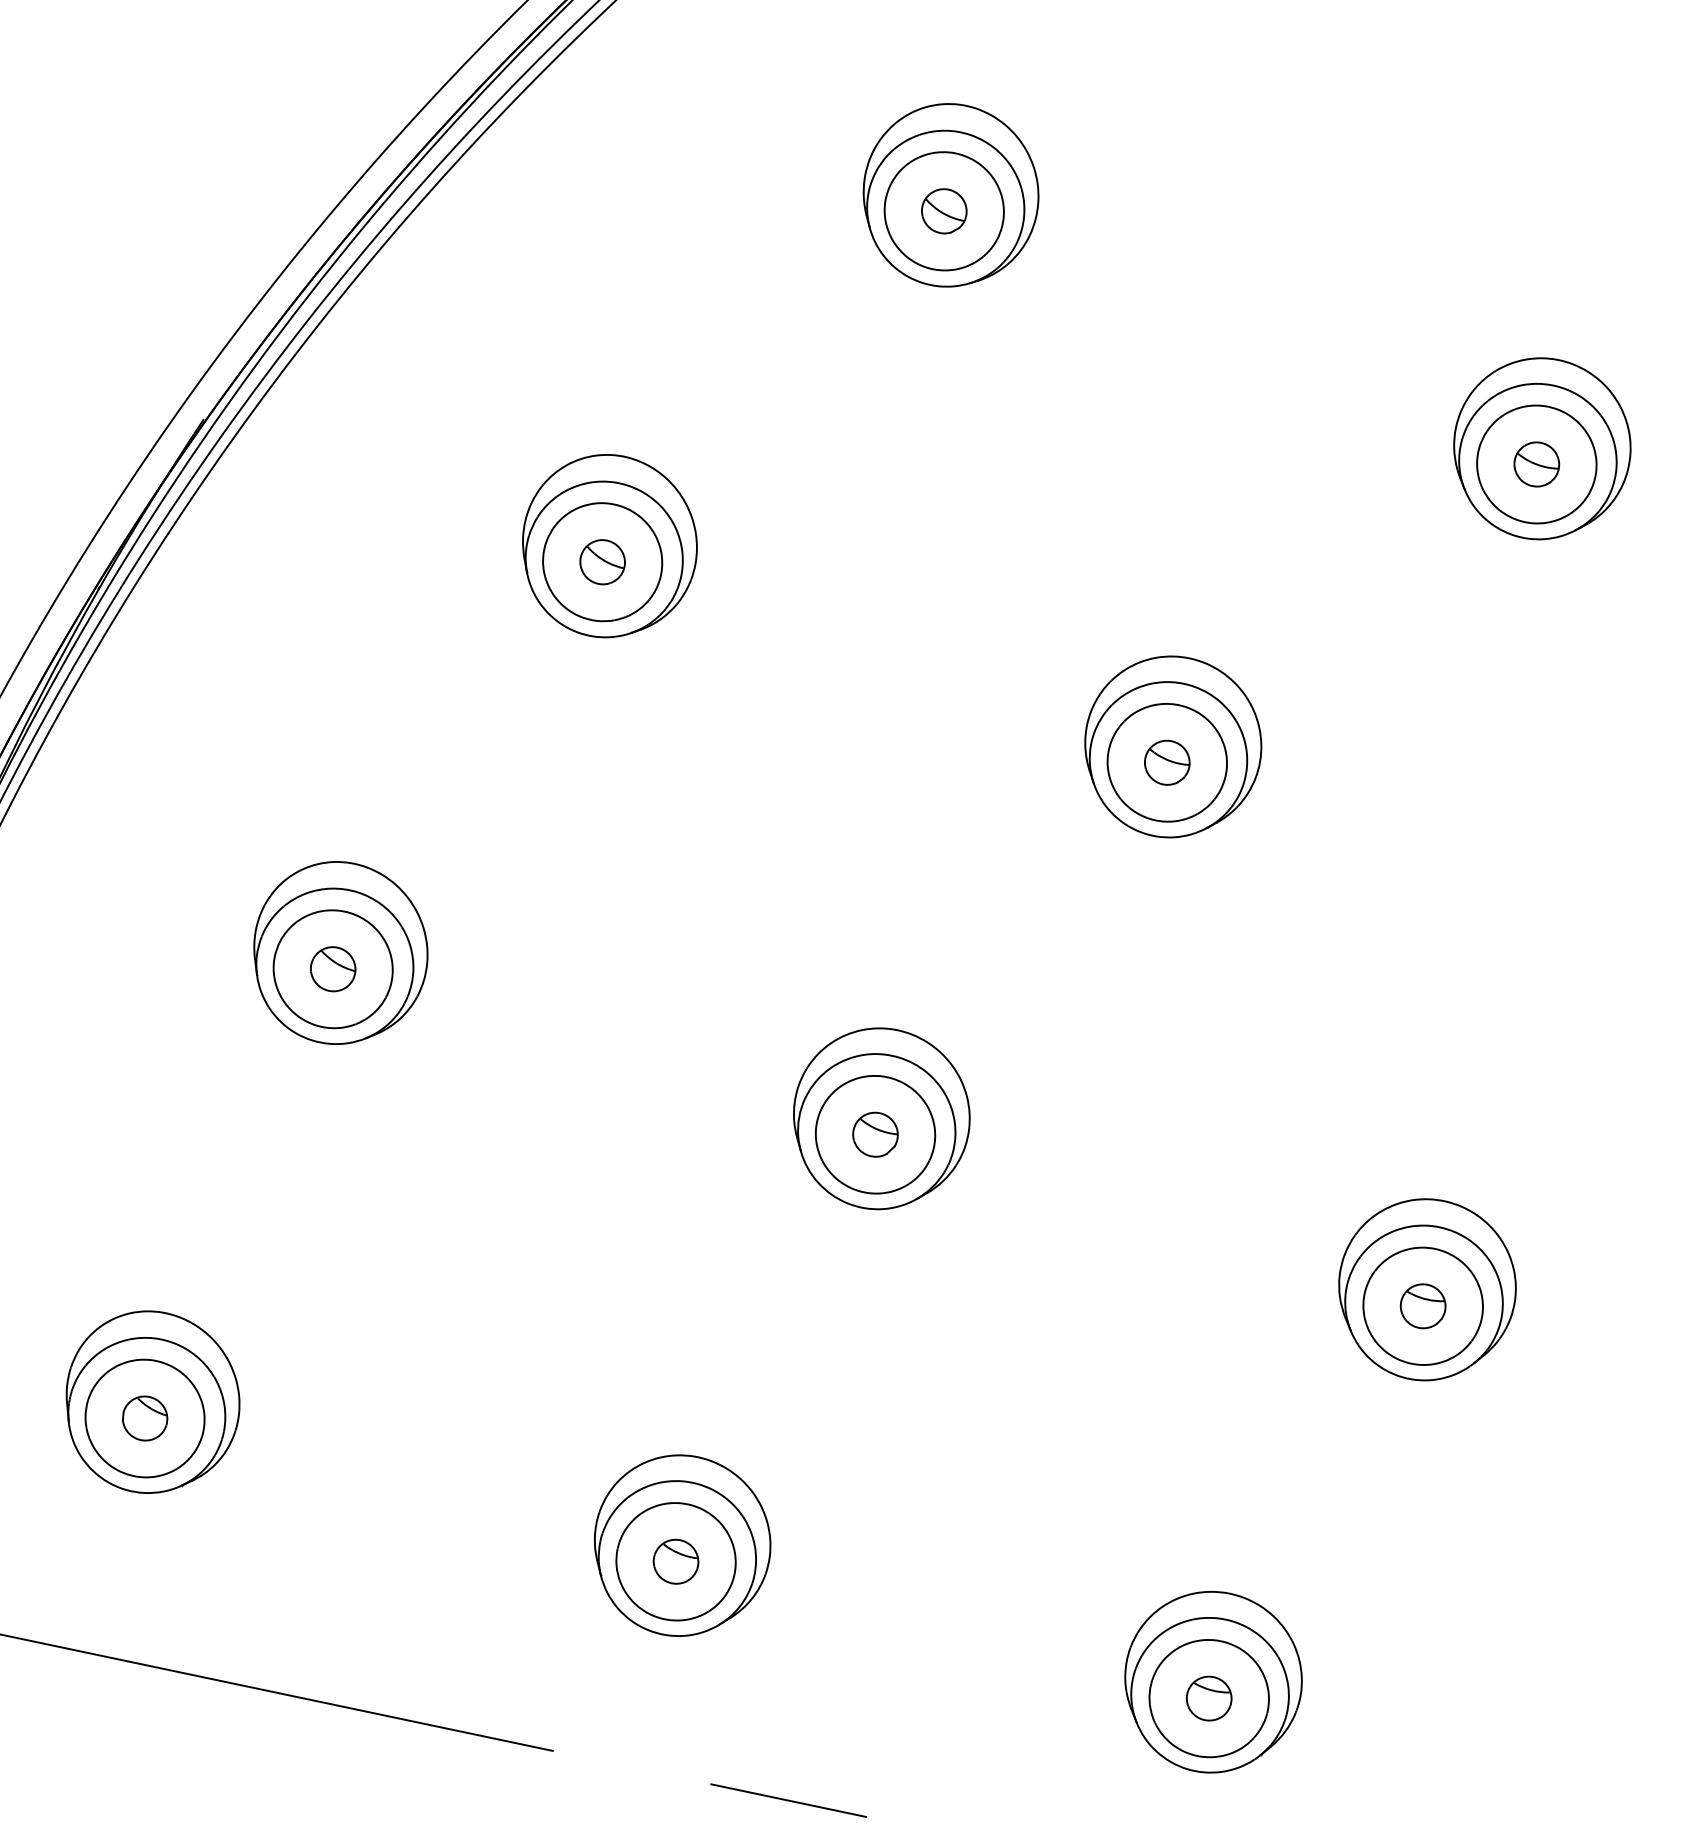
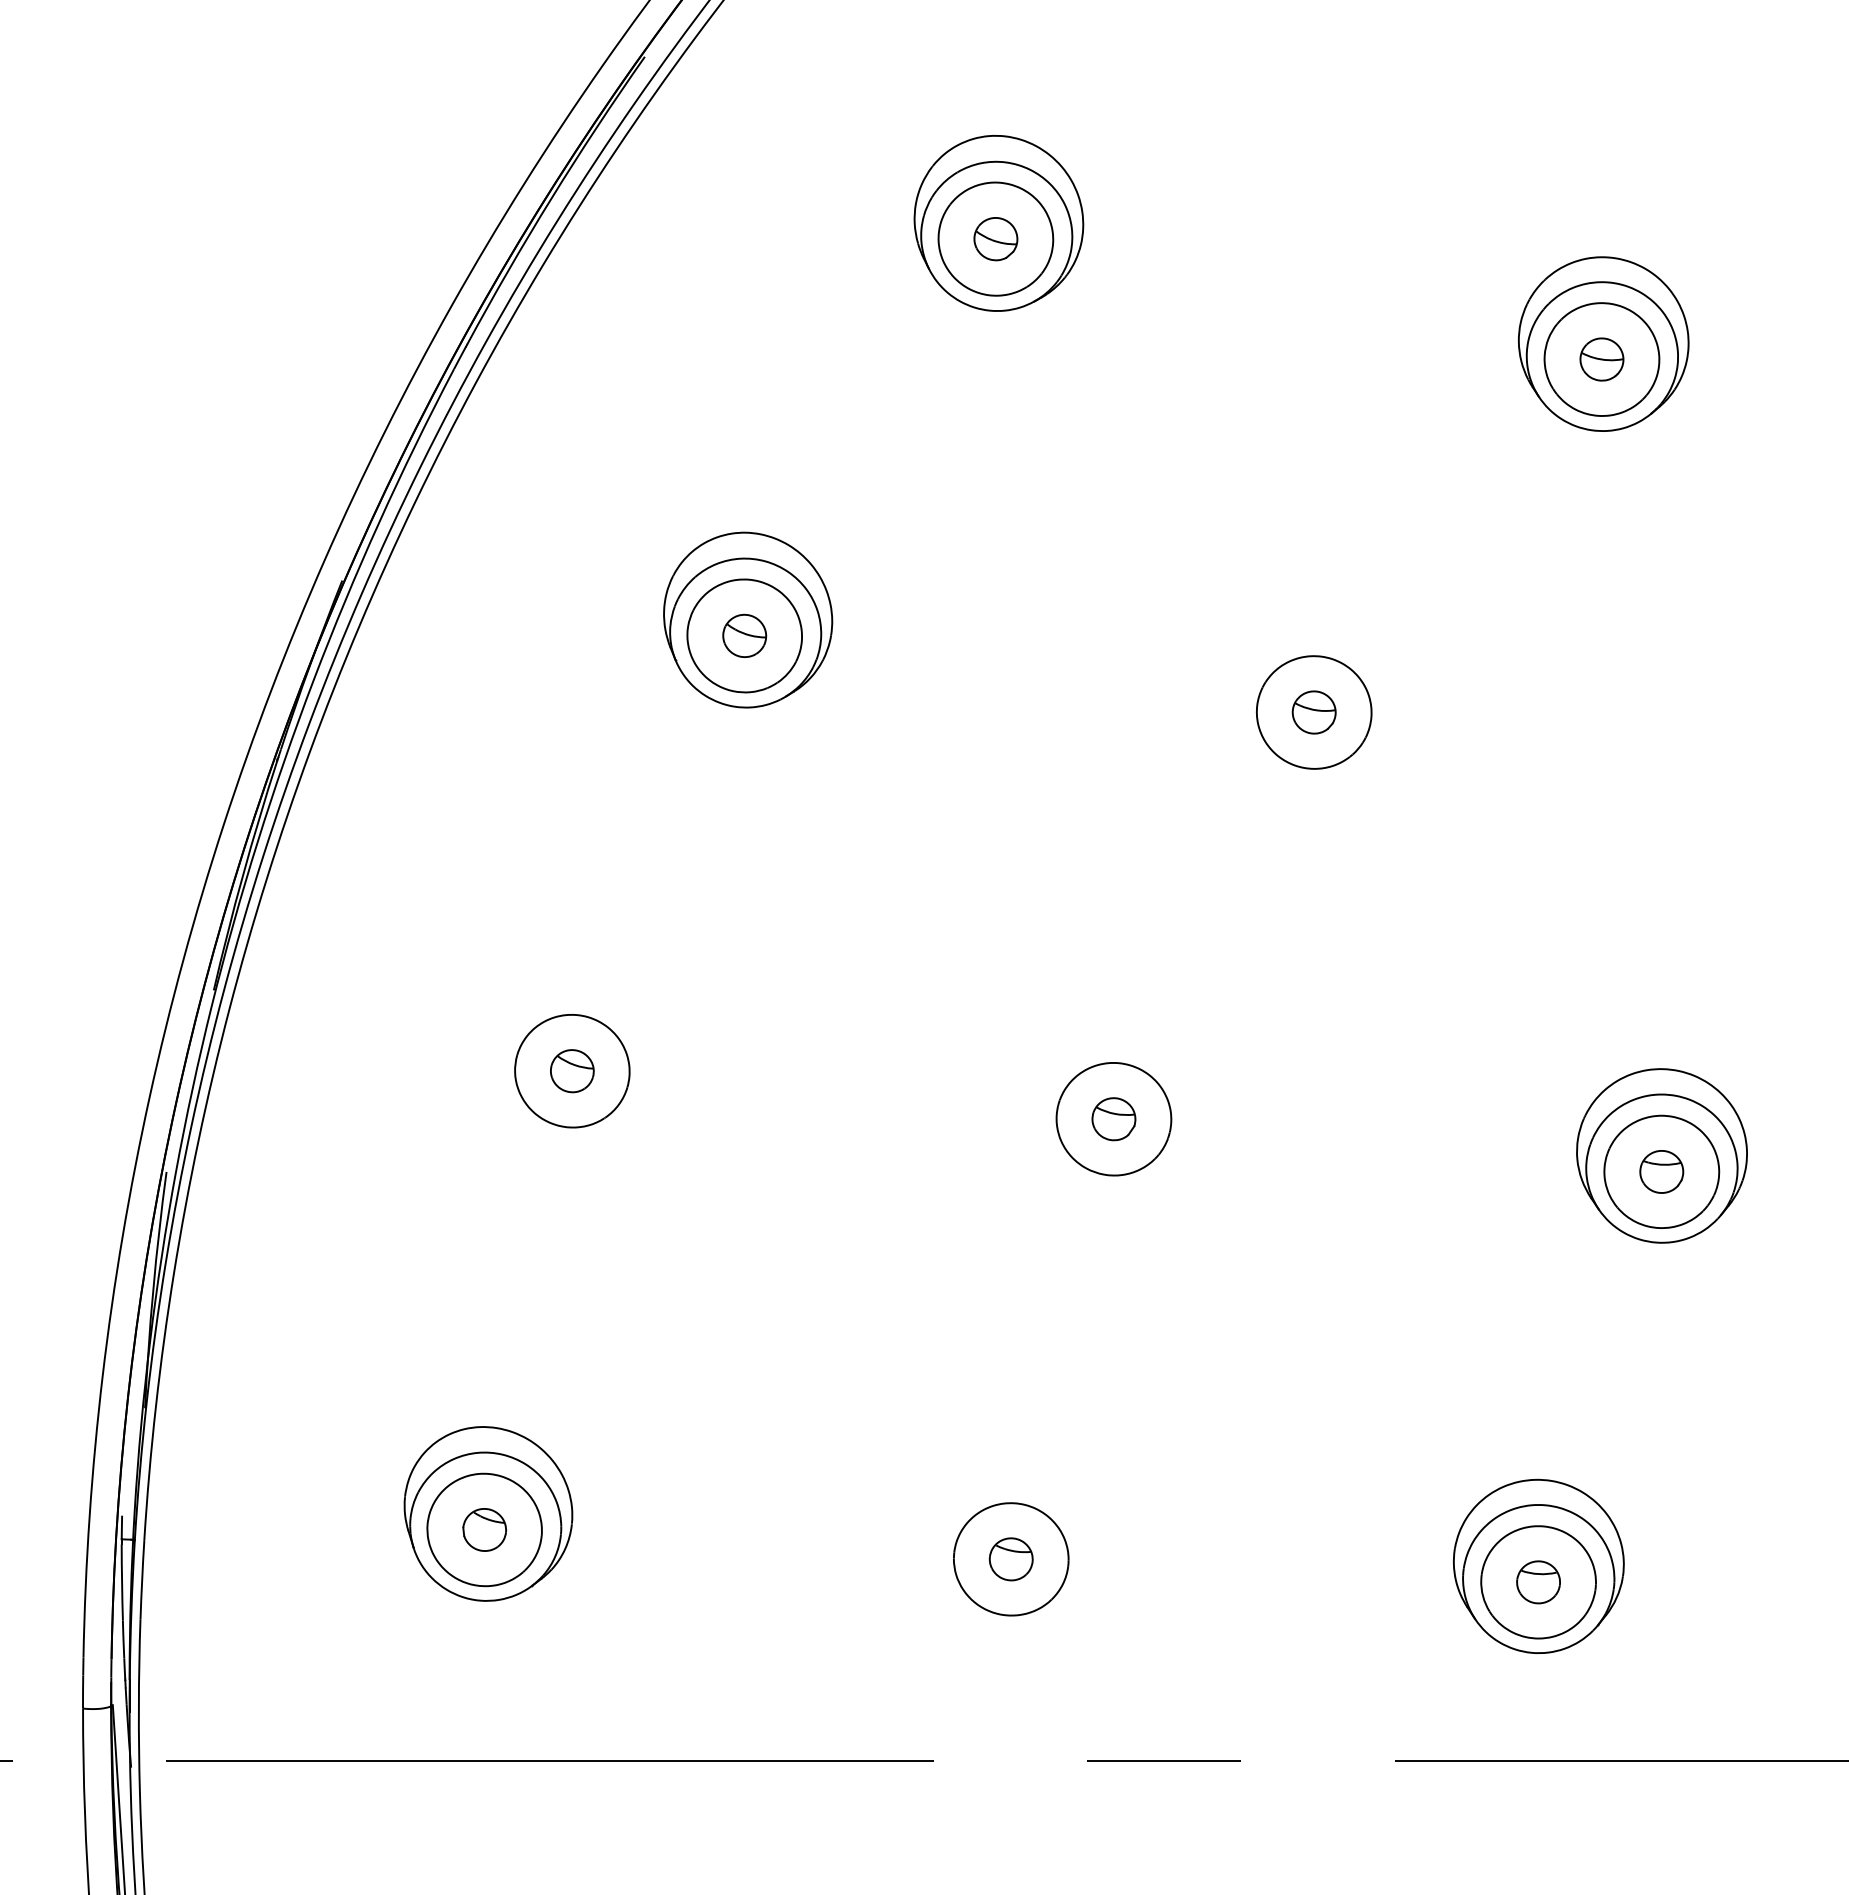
part: (1173, 746) -> (1316, 696), removed
part: (339, 953) -> (575, 1055), removed
part: (880, 1119) -> (1115, 1103), removed
part: (681, 1546) -> (1013, 1543), removed

